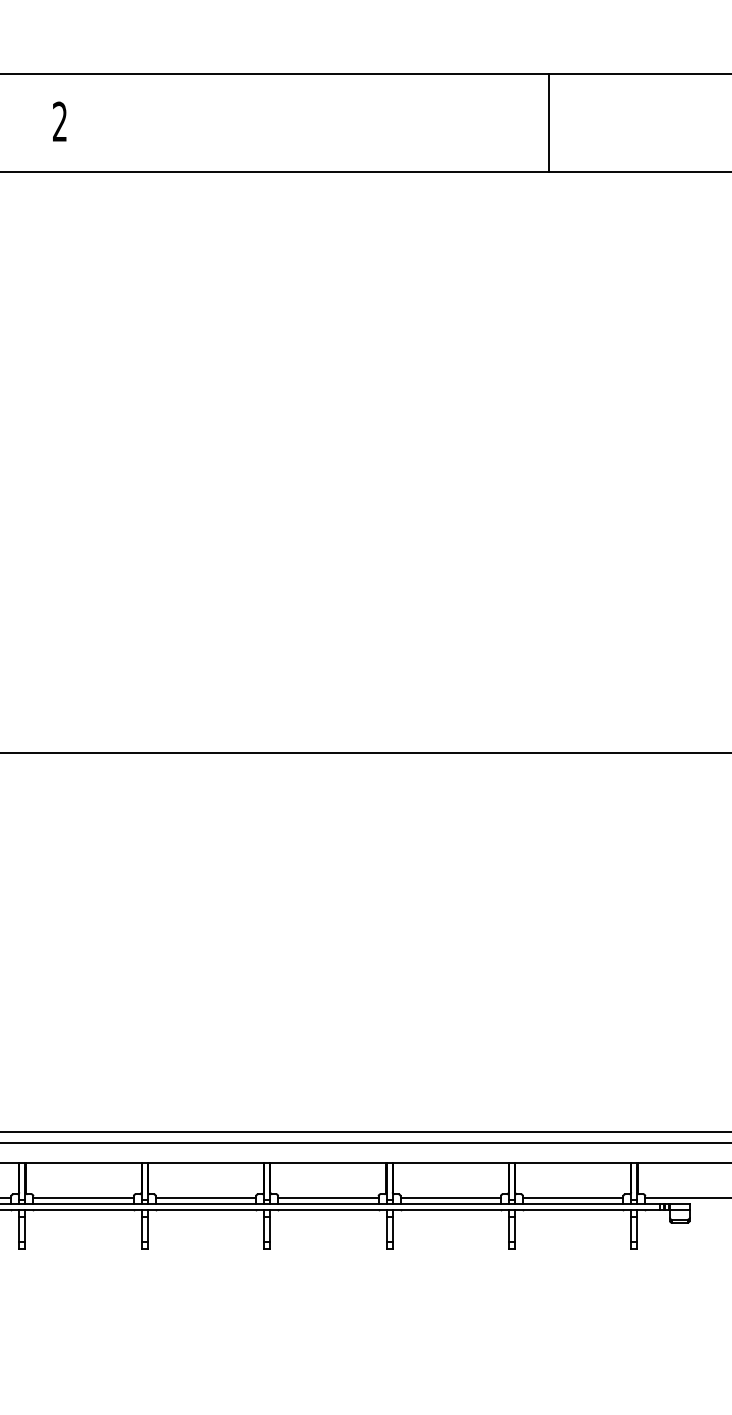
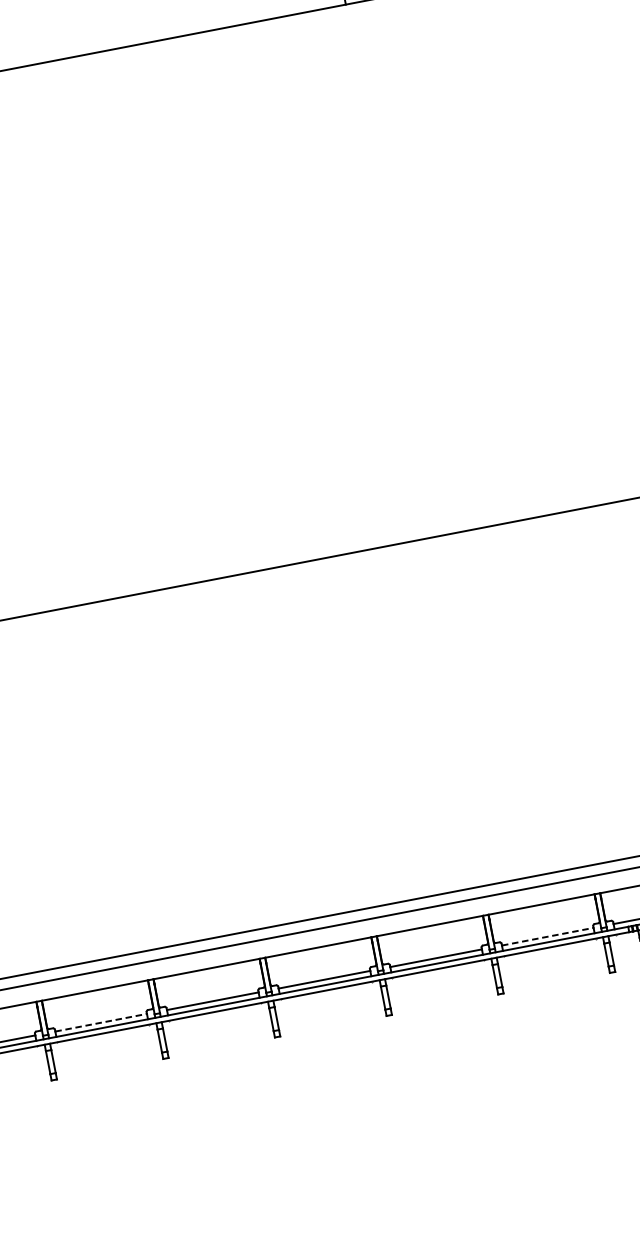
line: (84, 1198) -> (102, 1022), solid -> dashed
line: (573, 1198) -> (548, 936), solid -> dashed

